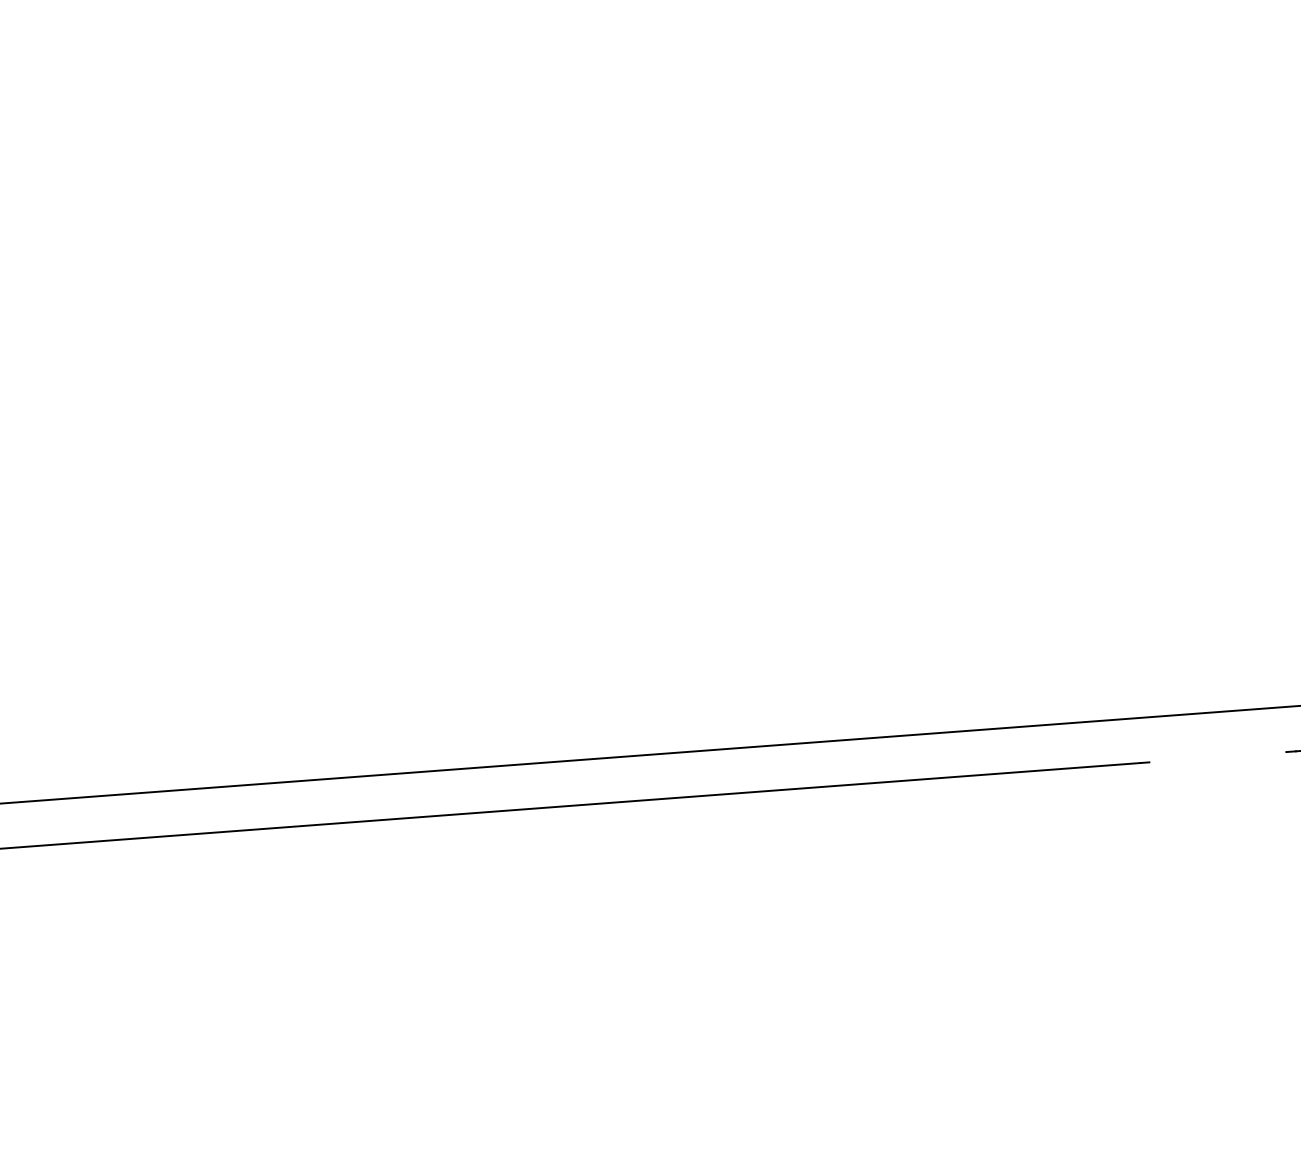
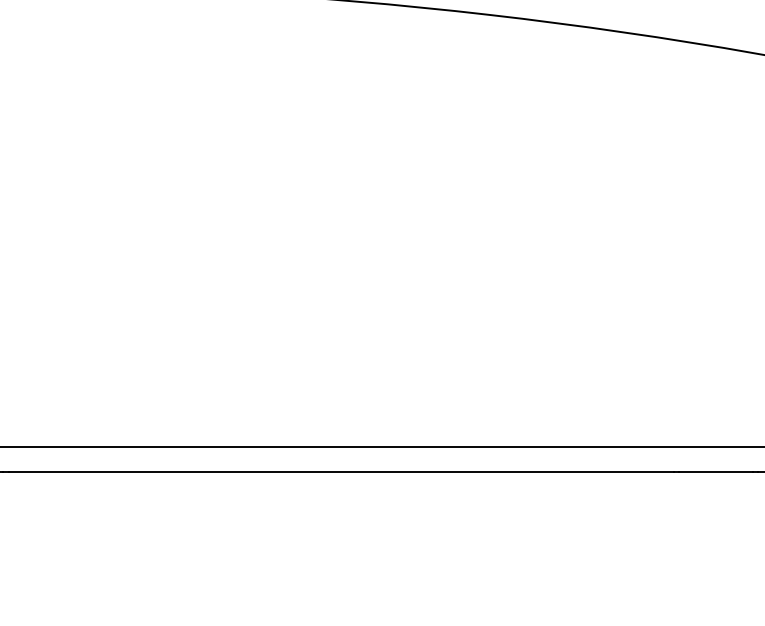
line: (1218, 756) -> (716, 471), added

